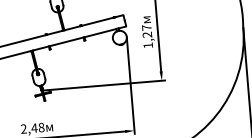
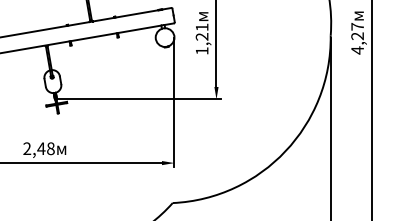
text: (147, 27) -> (202, 27), 1,27 -> 1,21

